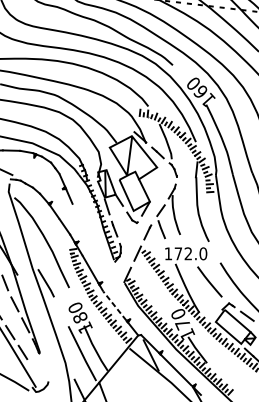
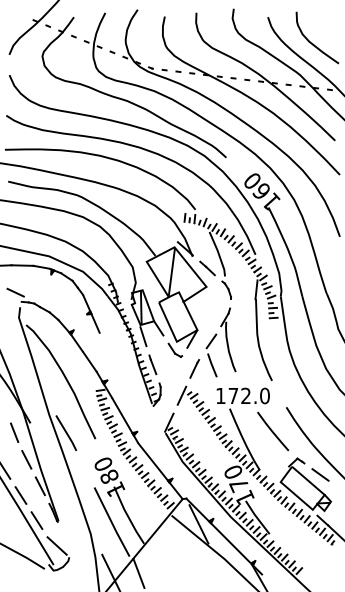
line: (114, 305) -> (152, 461), dashed -> solid
line: (38, 372) -> (56, 545), added

